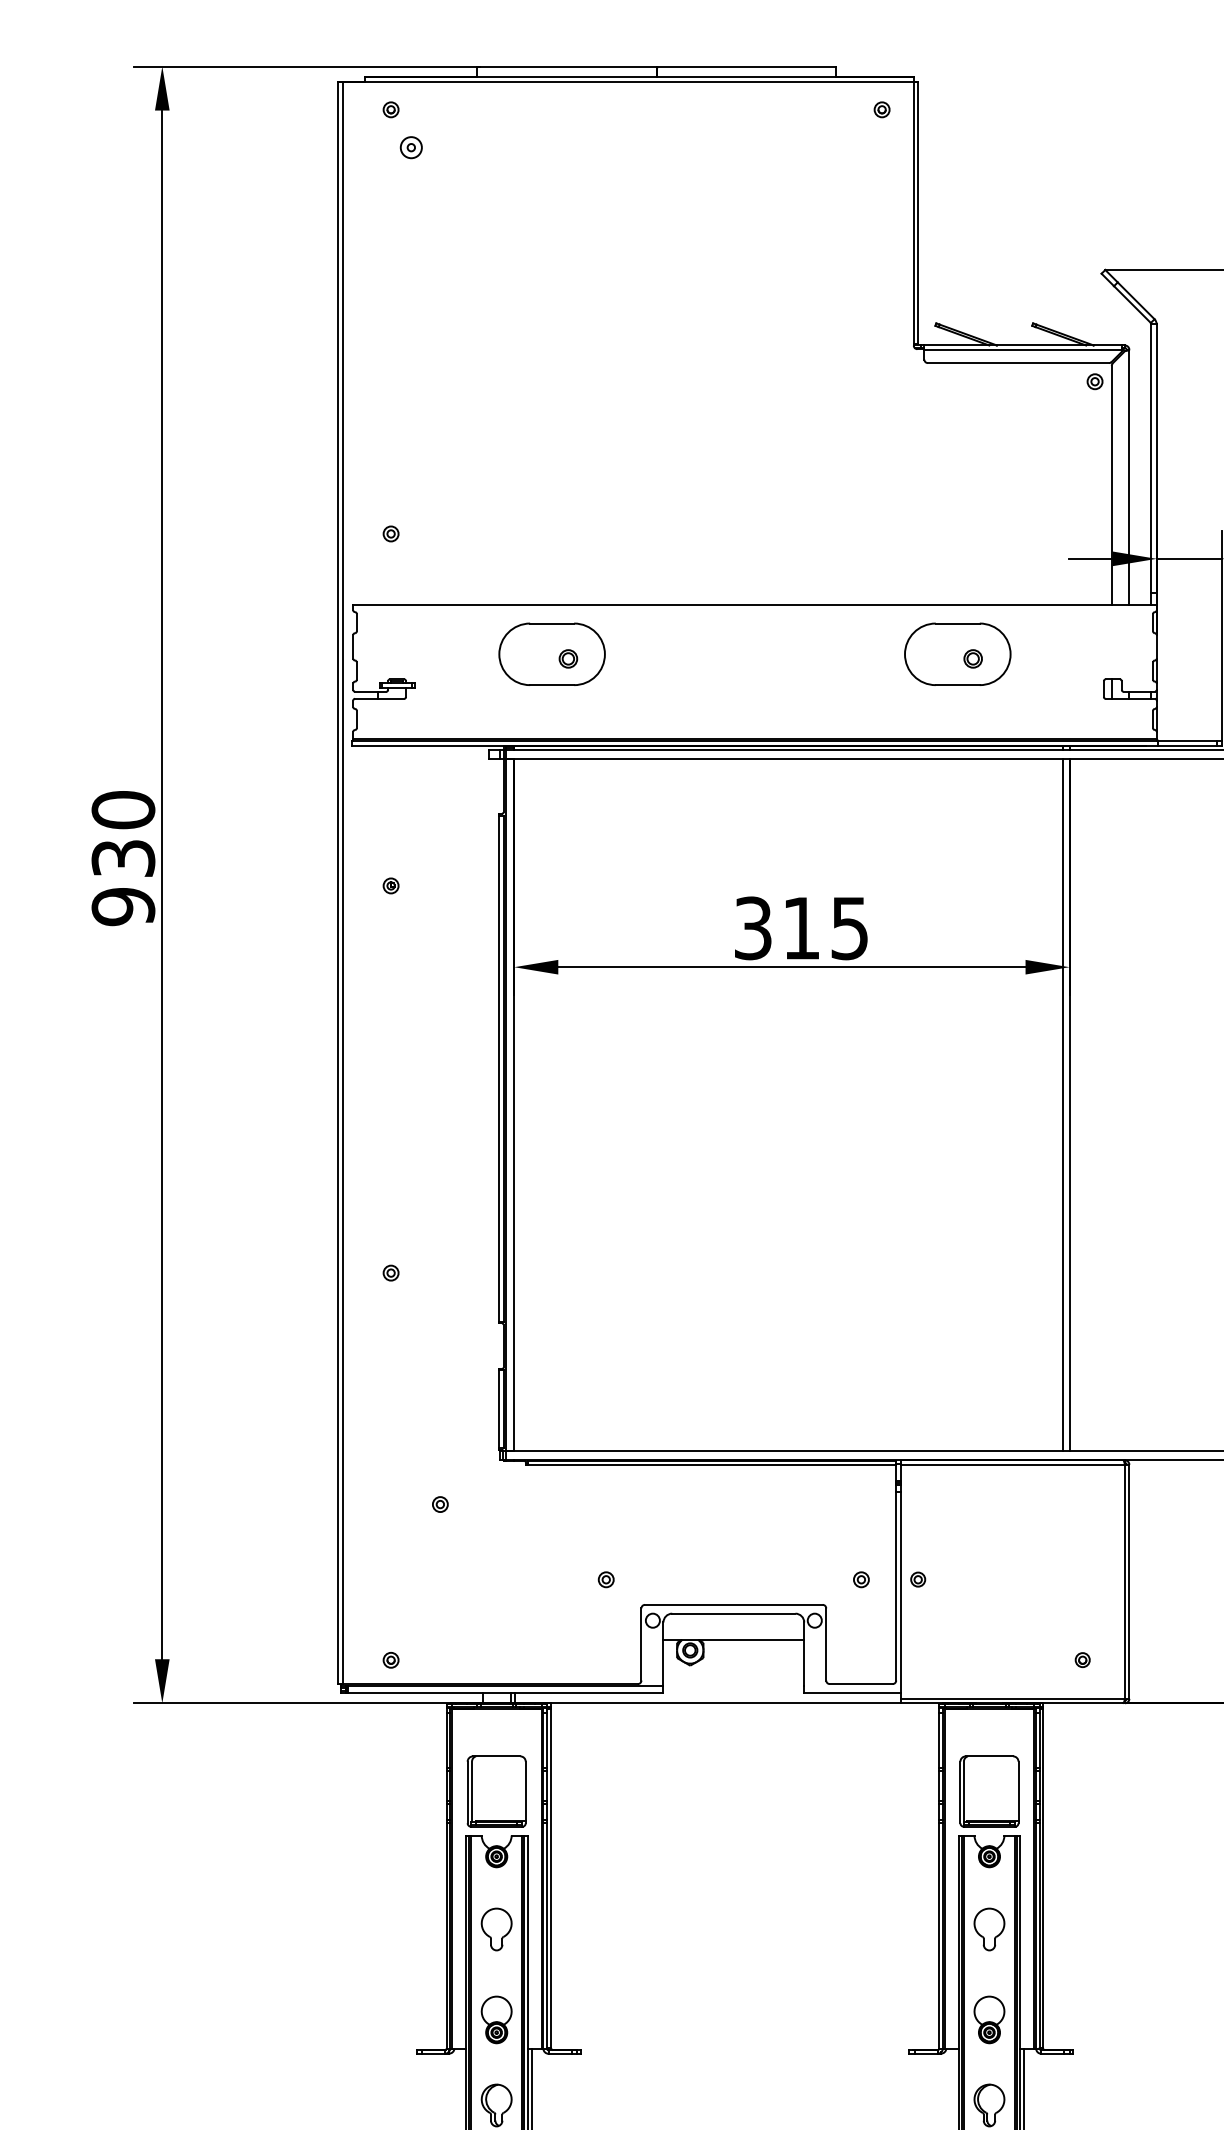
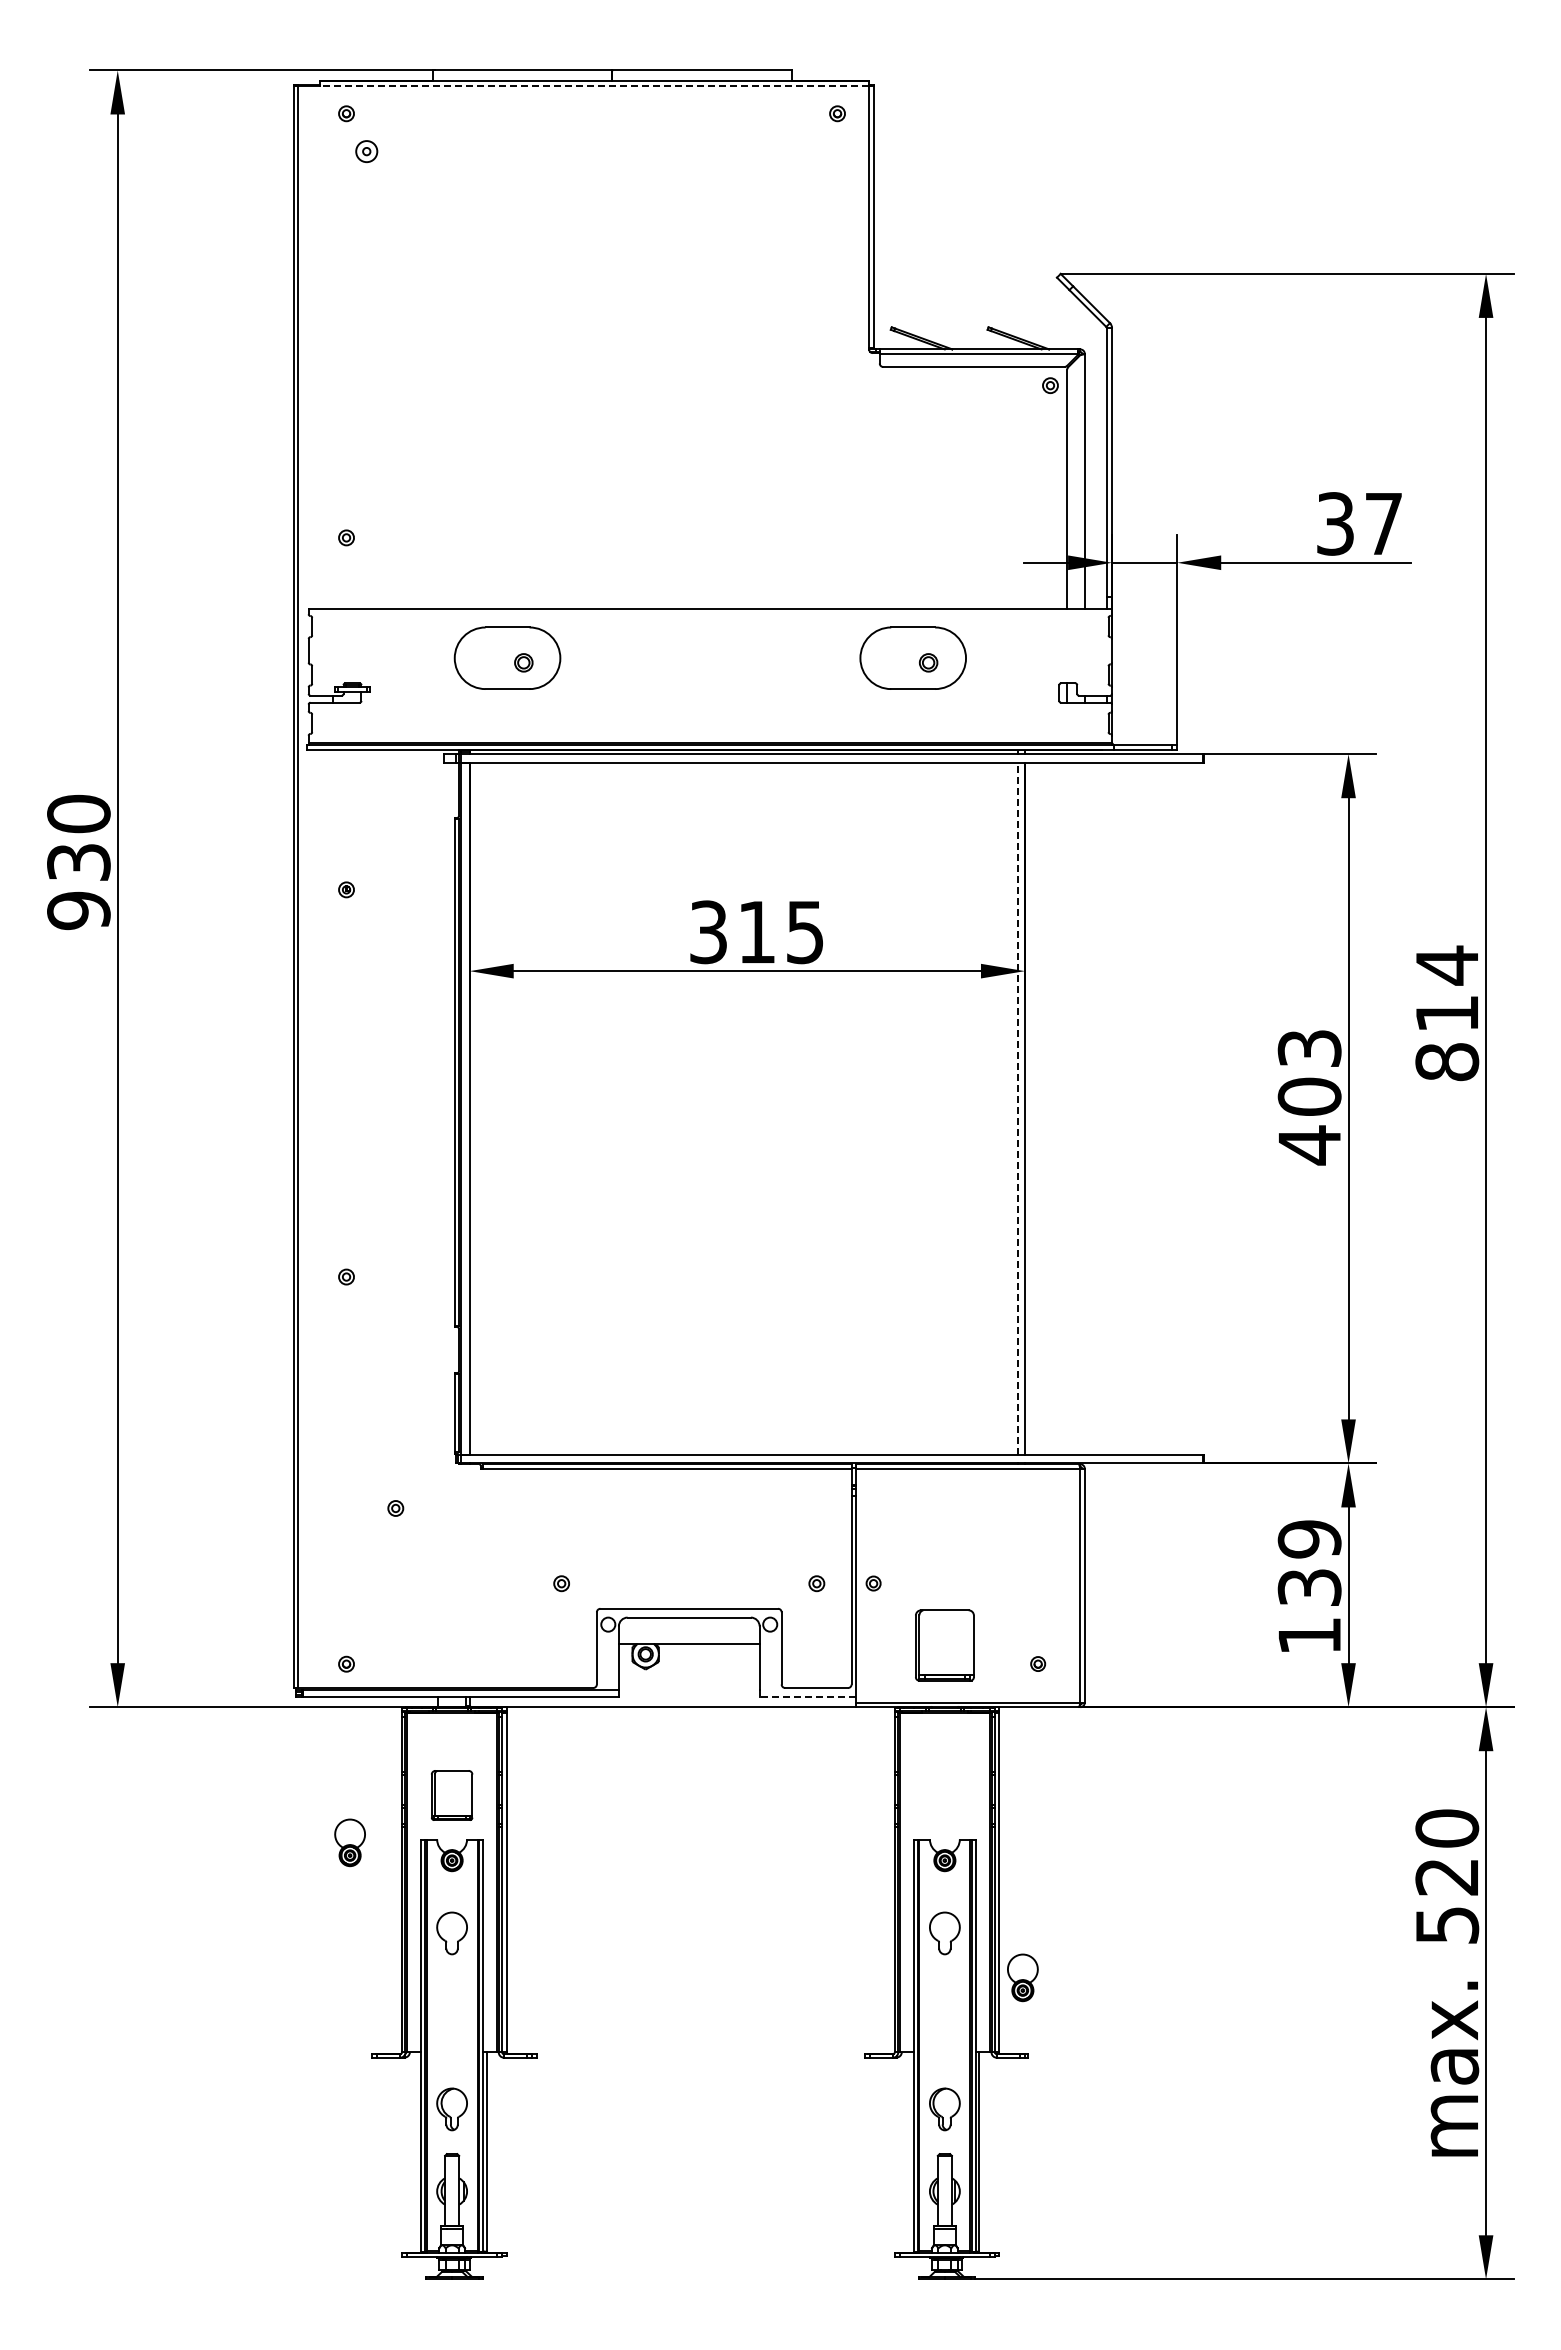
line: (639, 81) -> (594, 85), solid -> dashed
line: (1062, 1104) -> (1017, 1108), solid -> dashed
line: (852, 1692) -> (807, 1696), solid -> dashed
part: (496, 1791) -> (451, 1795), size x0.7
part: (989, 1791) -> (944, 1645), moved
part: (496, 2019) -> (349, 1842), moved
part: (989, 2019) -> (1022, 1977), moved

